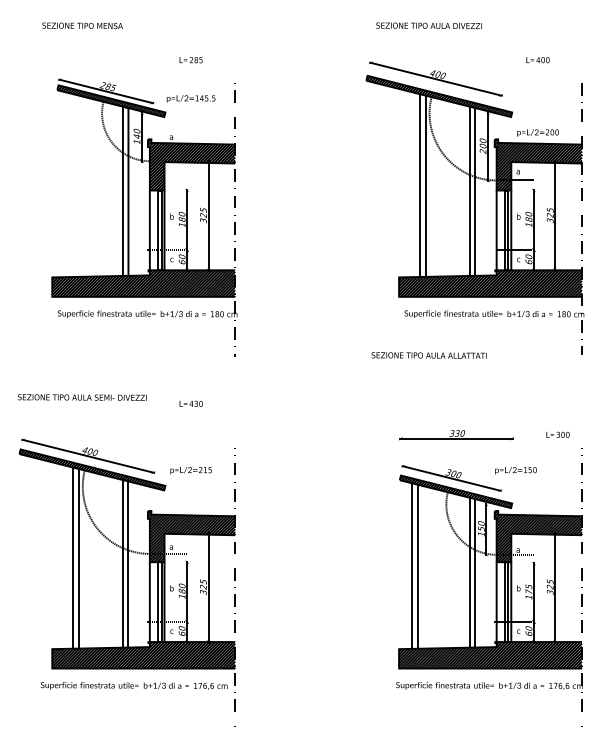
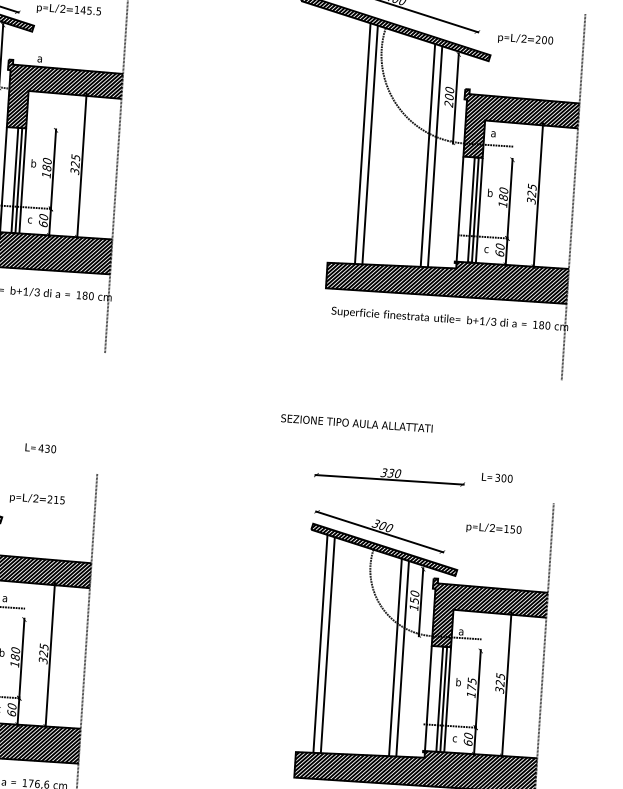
text: (537, 132) -> (525, 39), moved
text: (428, 355) -> (356, 423), moved
text: (190, 403) -> (39, 447), moved
text: (557, 434) -> (496, 477), moved
text: (515, 470) -> (493, 528), moved

